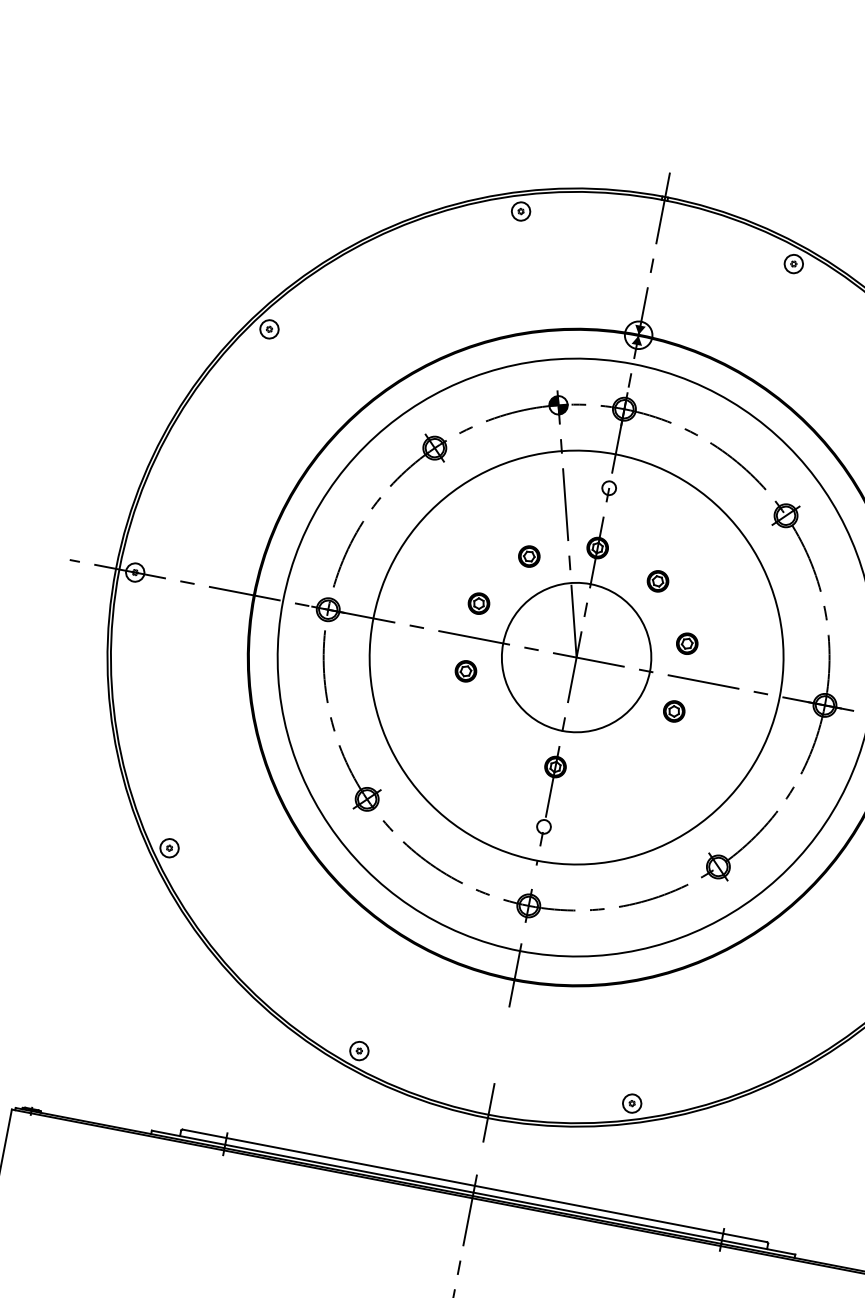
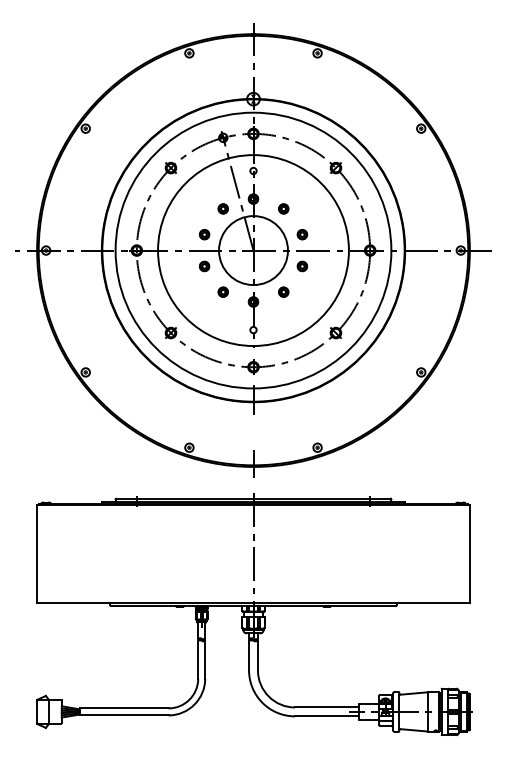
part: (493, 731) -> (222, 291), added
part: (623, 756) -> (283, 291), added

